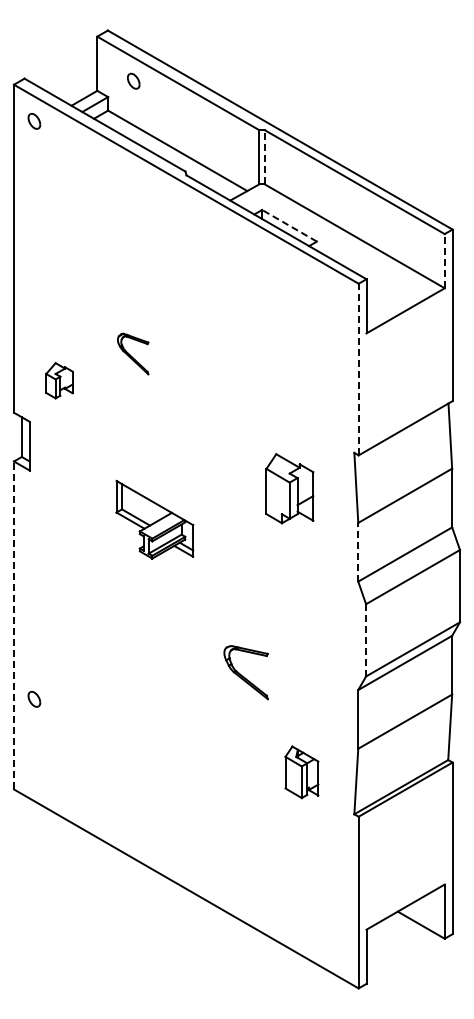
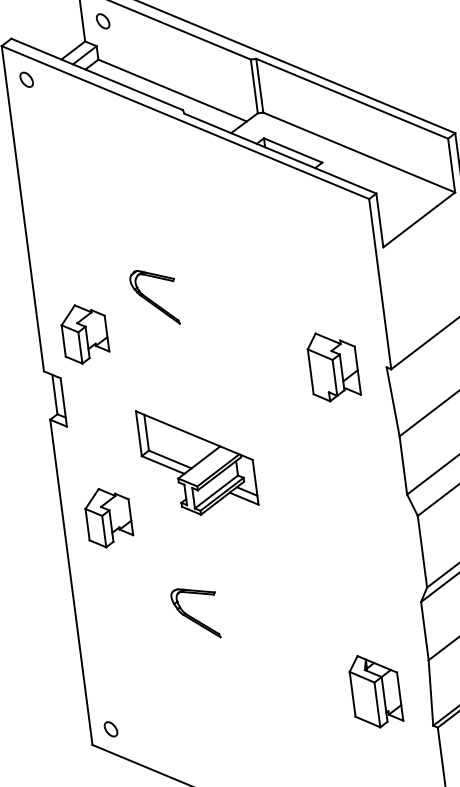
part: (133, 80) -> (102, 20), moved
line: (264, 156) -> (259, 85), dashed -> solid
line: (289, 225) -> (293, 150), dashed -> solid
line: (444, 260) -> (451, 164), dashed -> solid
part: (132, 353) -> (153, 297), size x1.43
line: (358, 369) -> (380, 284), dashed -> solid
part: (59, 380) -> (84, 333), size x1.67
part: (289, 488) -> (333, 365), moved
part: (154, 519) -> (197, 459), size x1.43
line: (358, 551) -> (403, 464), dashed -> solid
part: (59, 565) -> (108, 517), added
line: (14, 625) -> (71, 582), dashed -> solid
line: (366, 640) -> (422, 551), dashed -> solid
part: (245, 672) -> (194, 613), moved
part: (34, 699) -> (111, 729), moved
part: (301, 772) -> (375, 691), size x1.43

